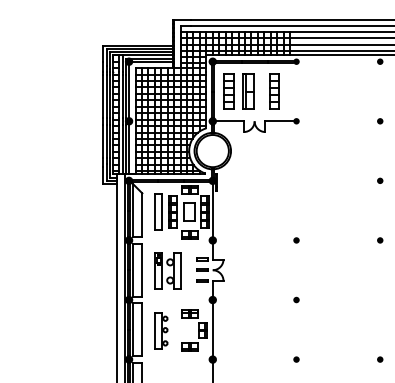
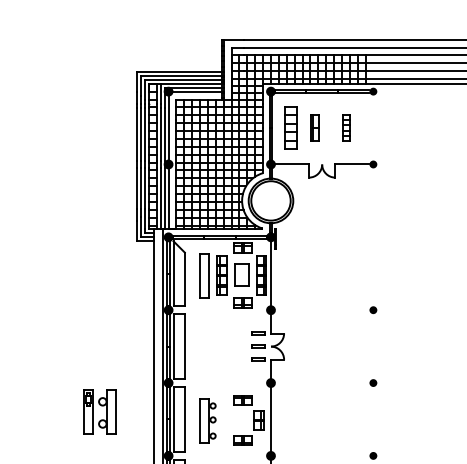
part: (248, 91) -> (314, 128), size x0.6
part: (274, 91) -> (346, 128), size x0.6
part: (167, 270) -> (99, 411), moved

